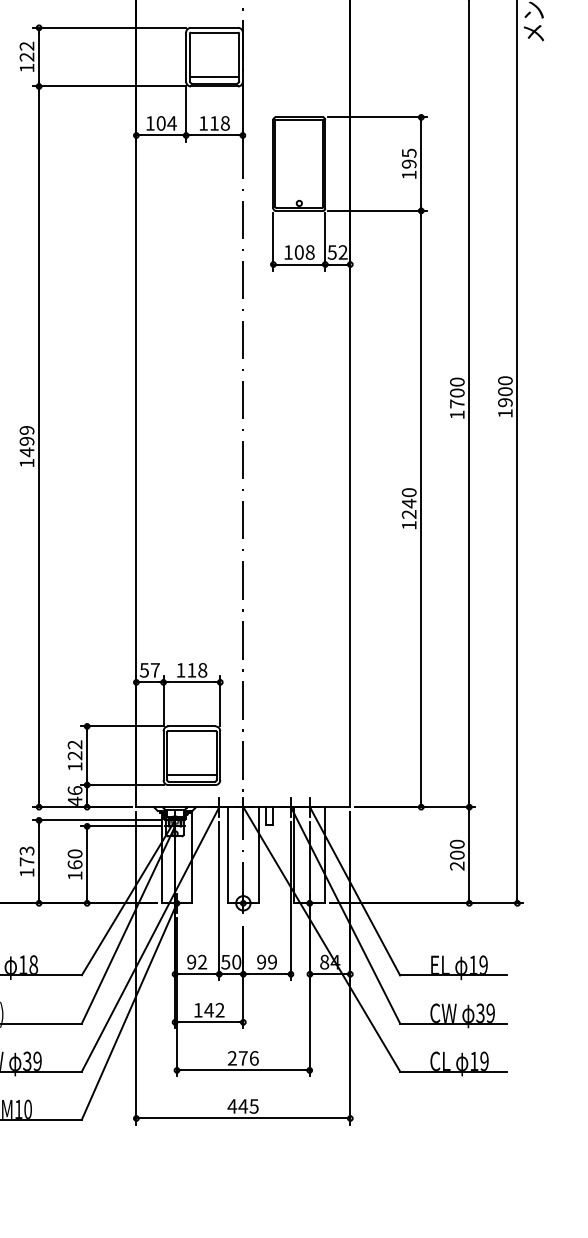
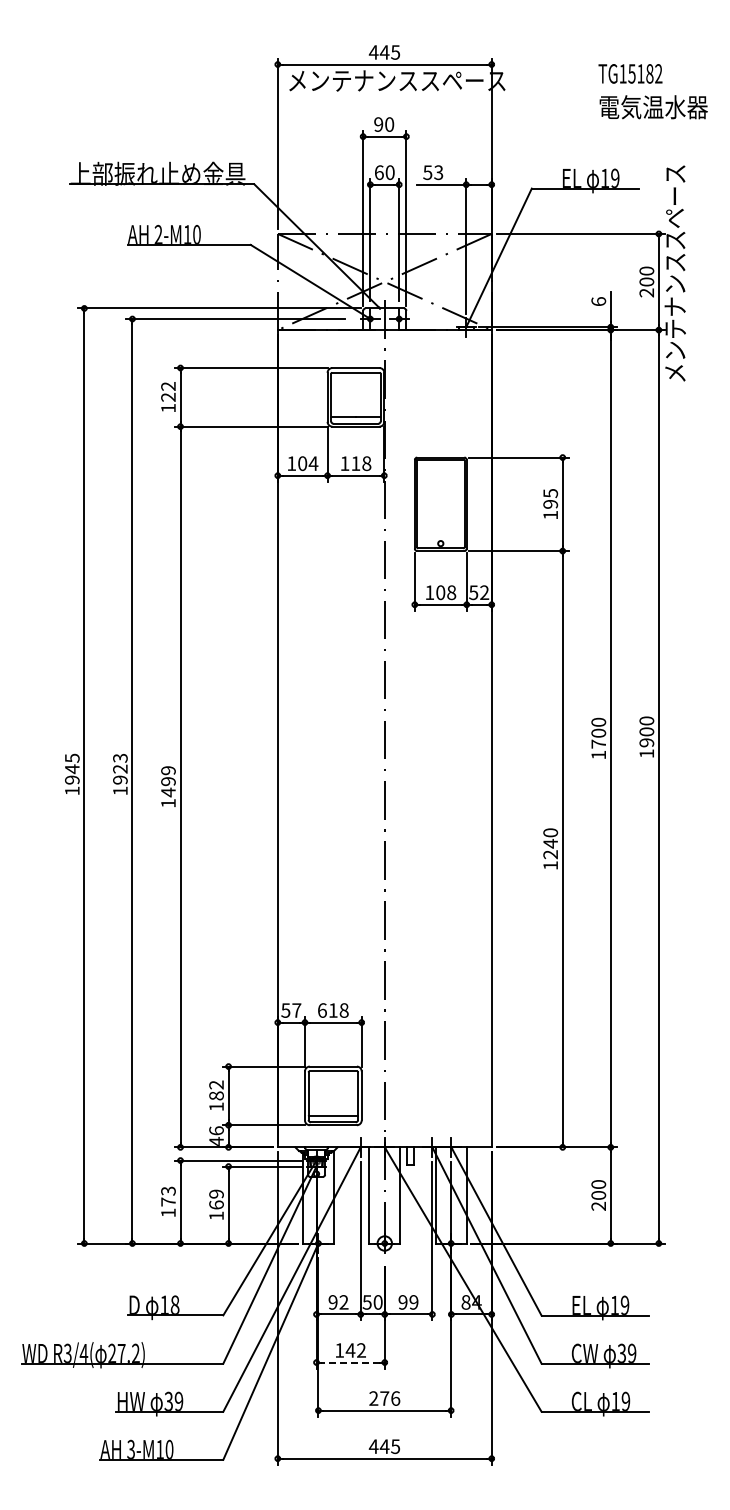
text: (181, 670) -> (322, 1010), 118 -> 618
text: (75, 755) -> (216, 1095), 122 -> 182
text: (75, 853) -> (216, 1193), 160 -> 169
line: (209, 1022) -> (350, 1362), solid -> dashed

